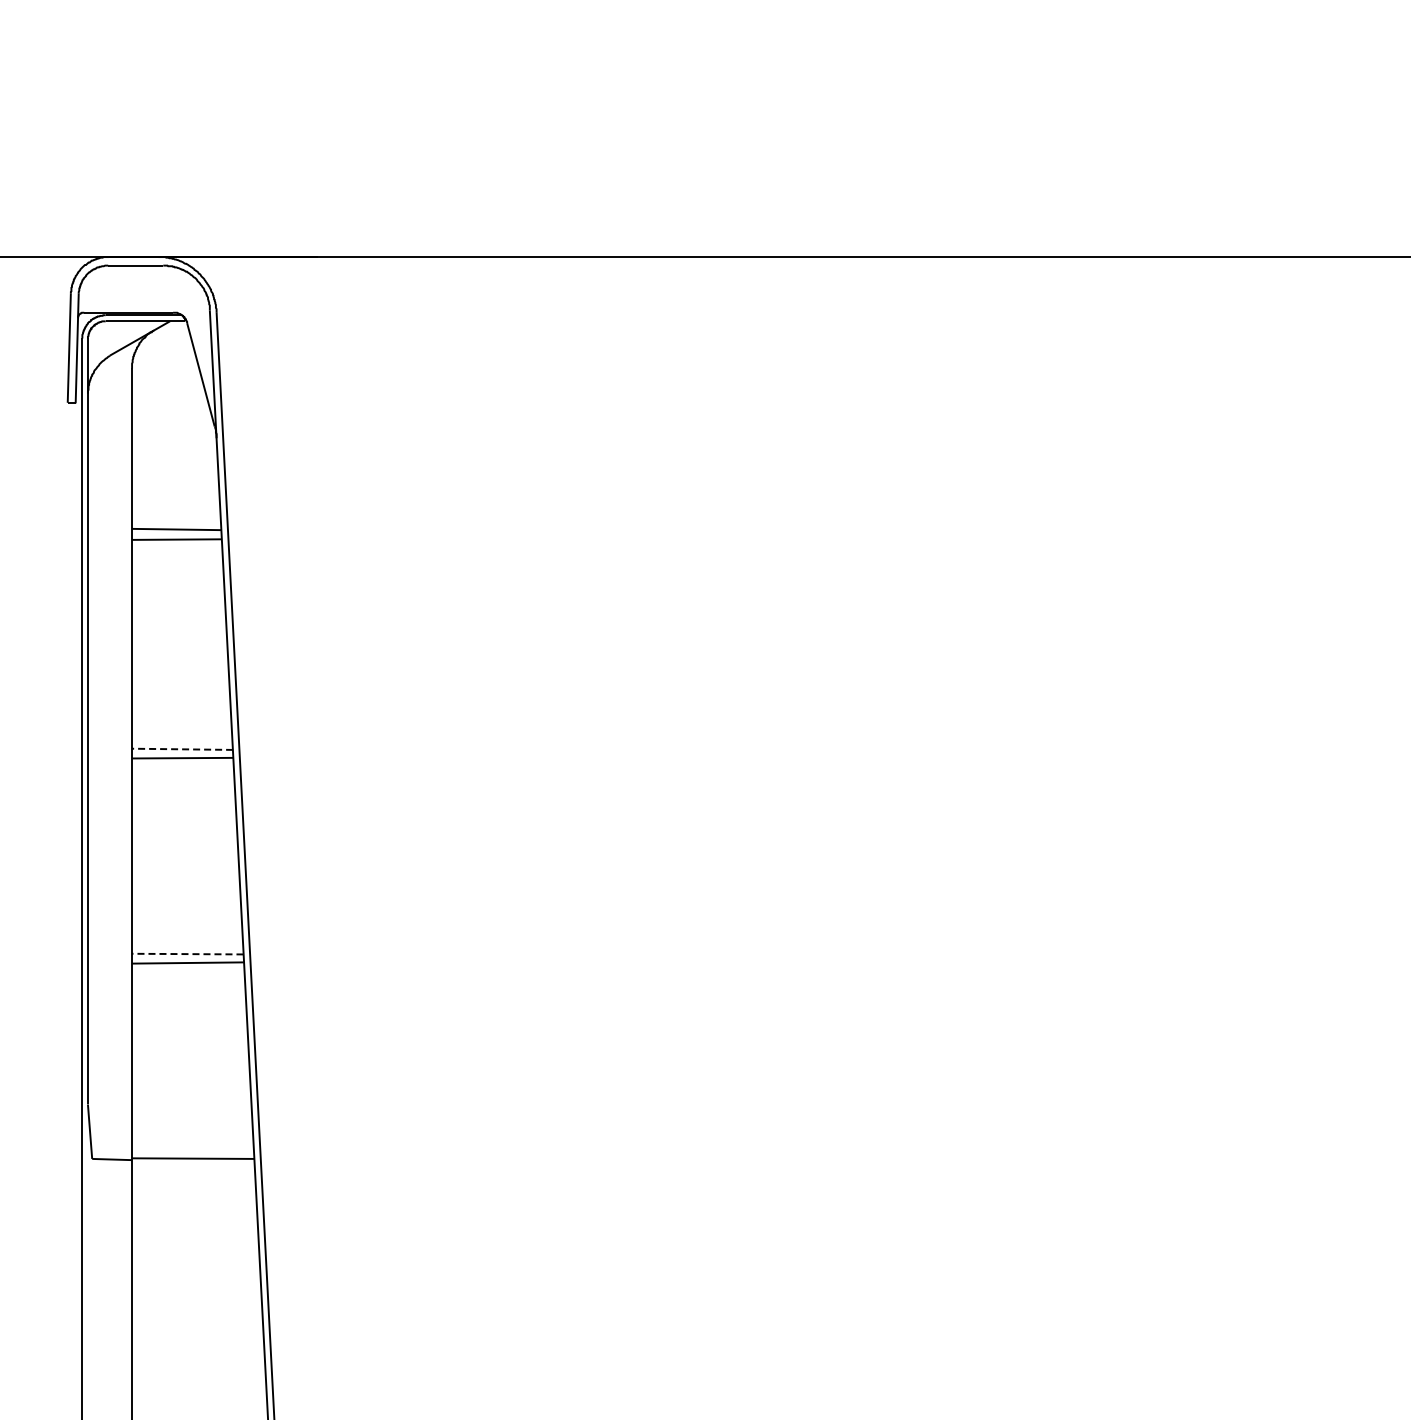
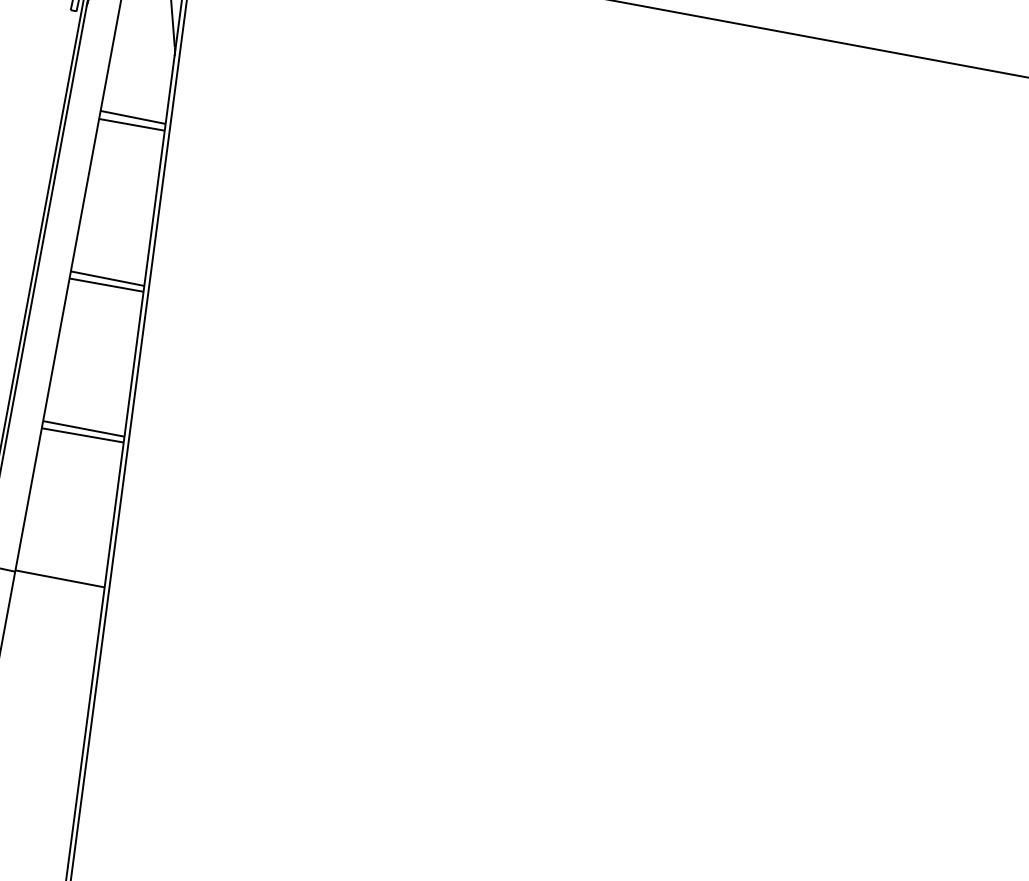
line: (182, 749) -> (107, 278), dashed -> solid
line: (187, 954) -> (83, 429), dashed -> solid

